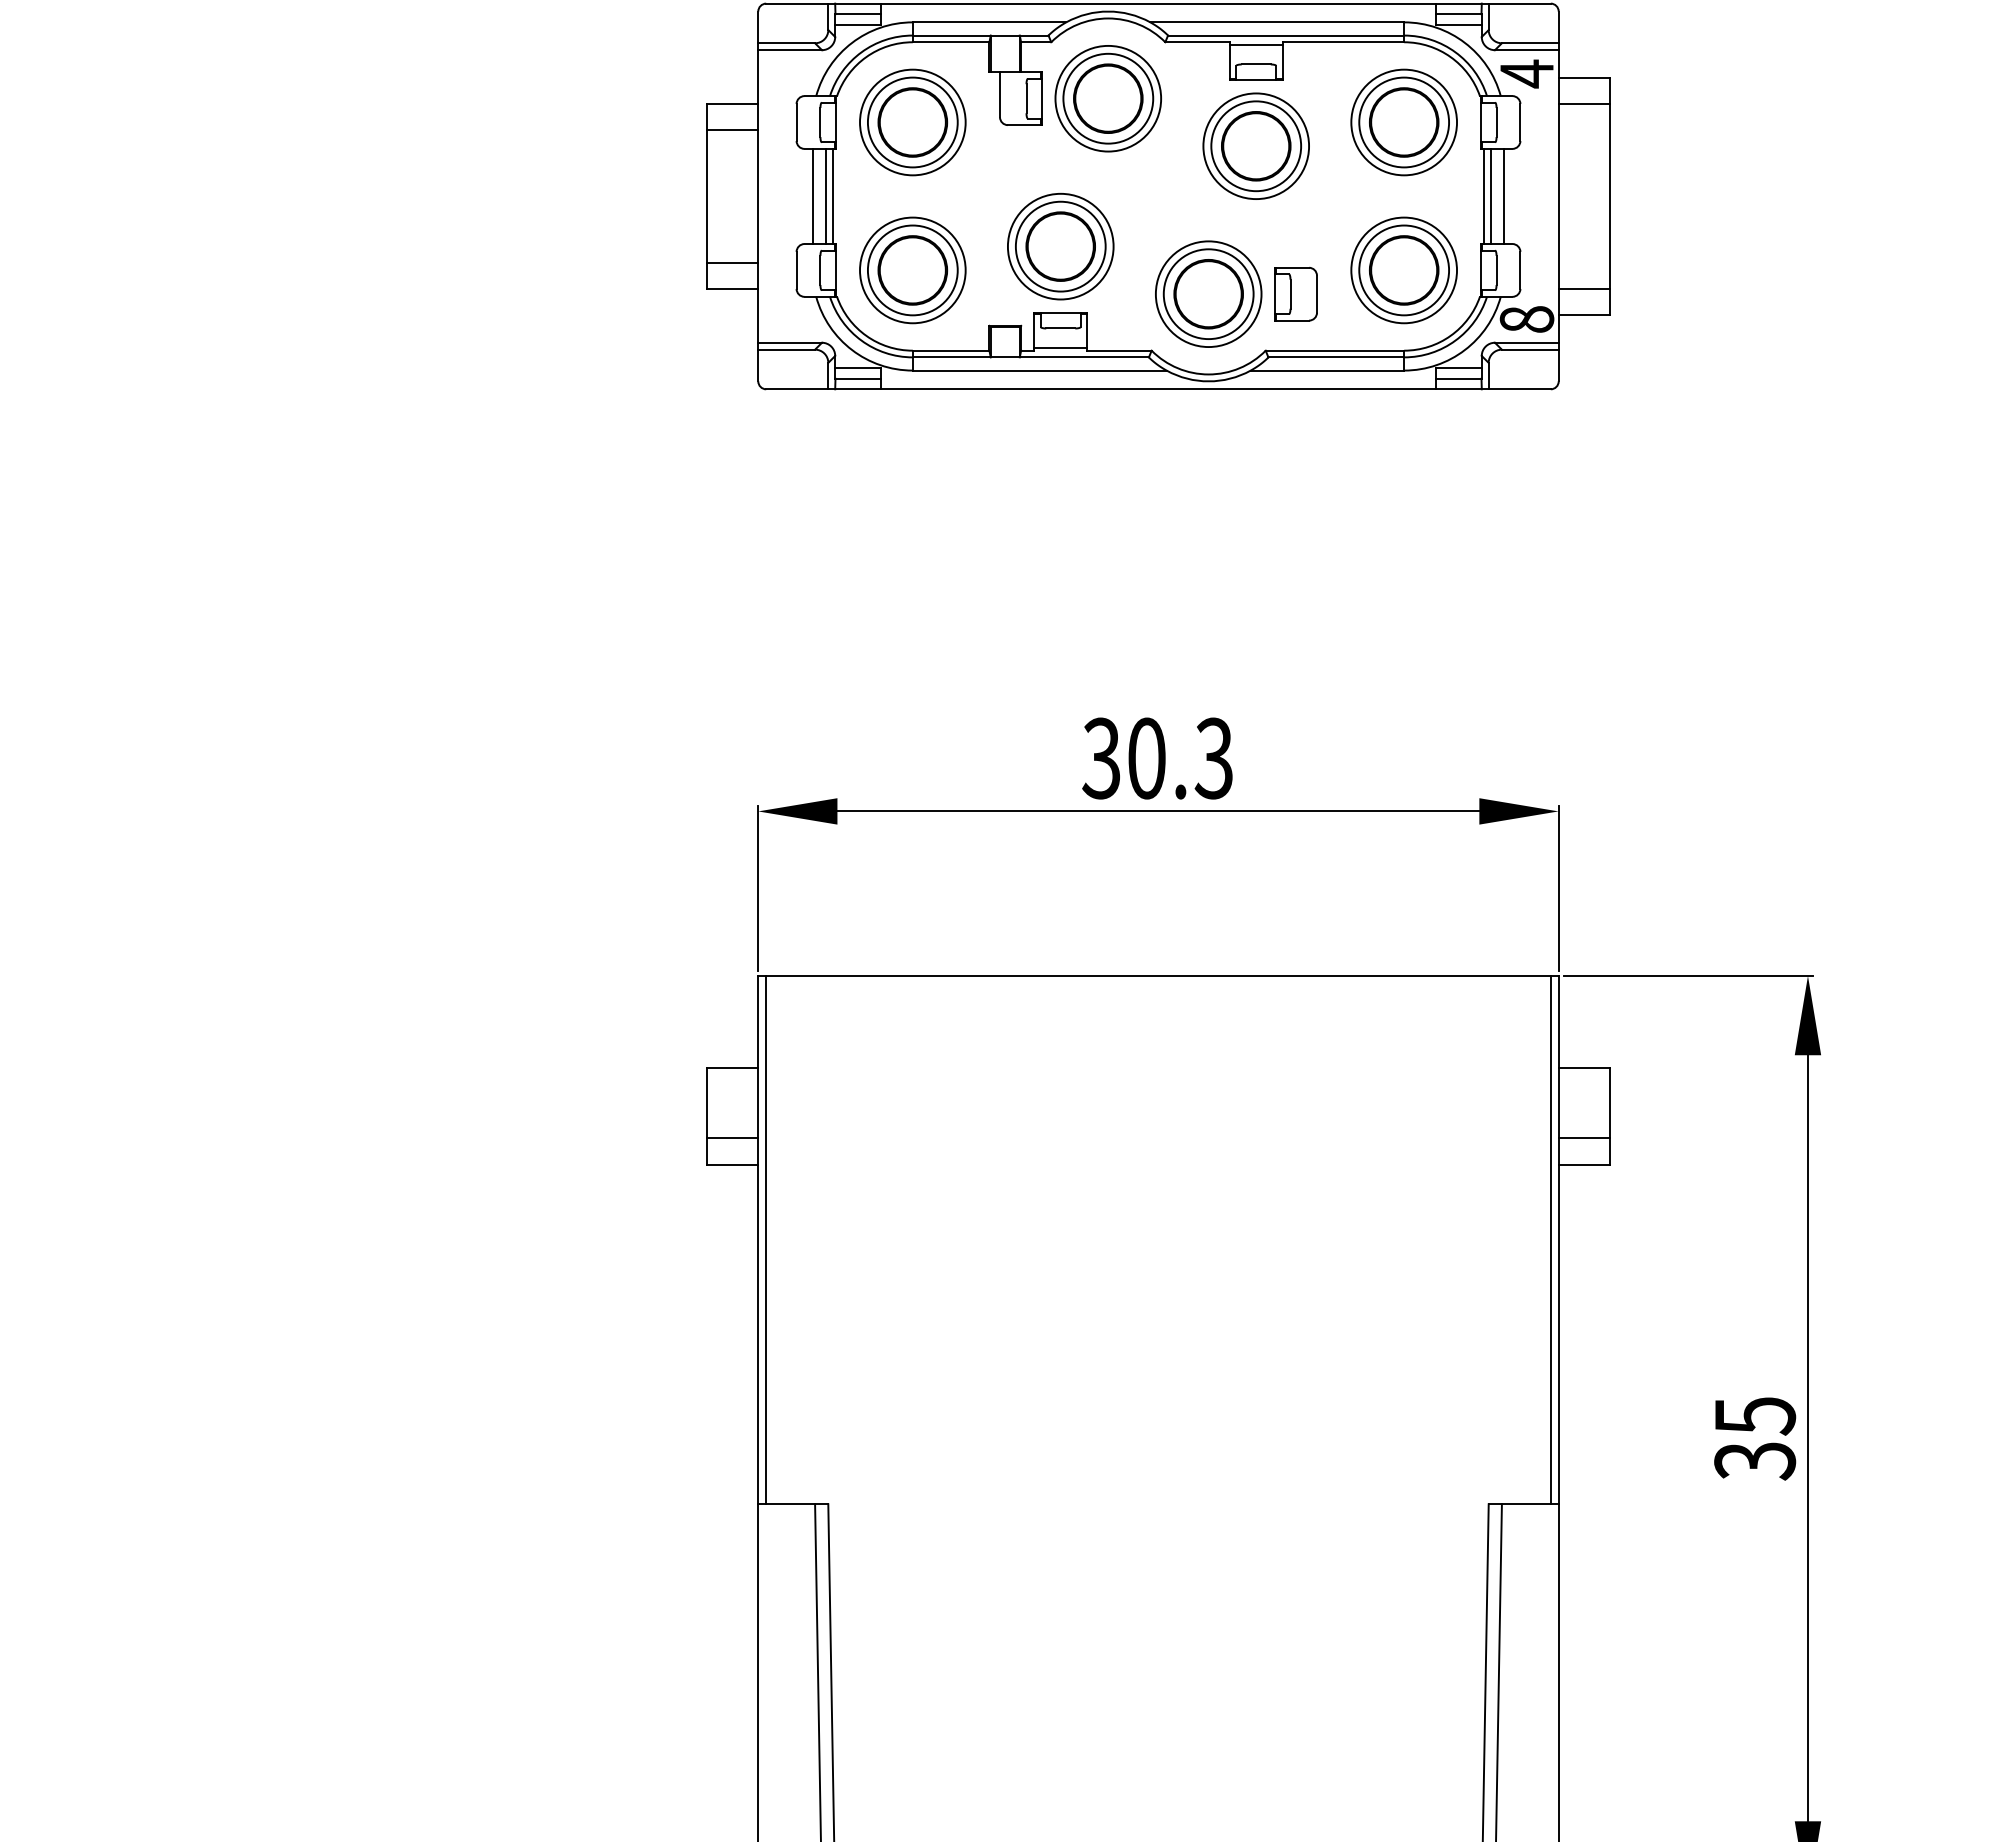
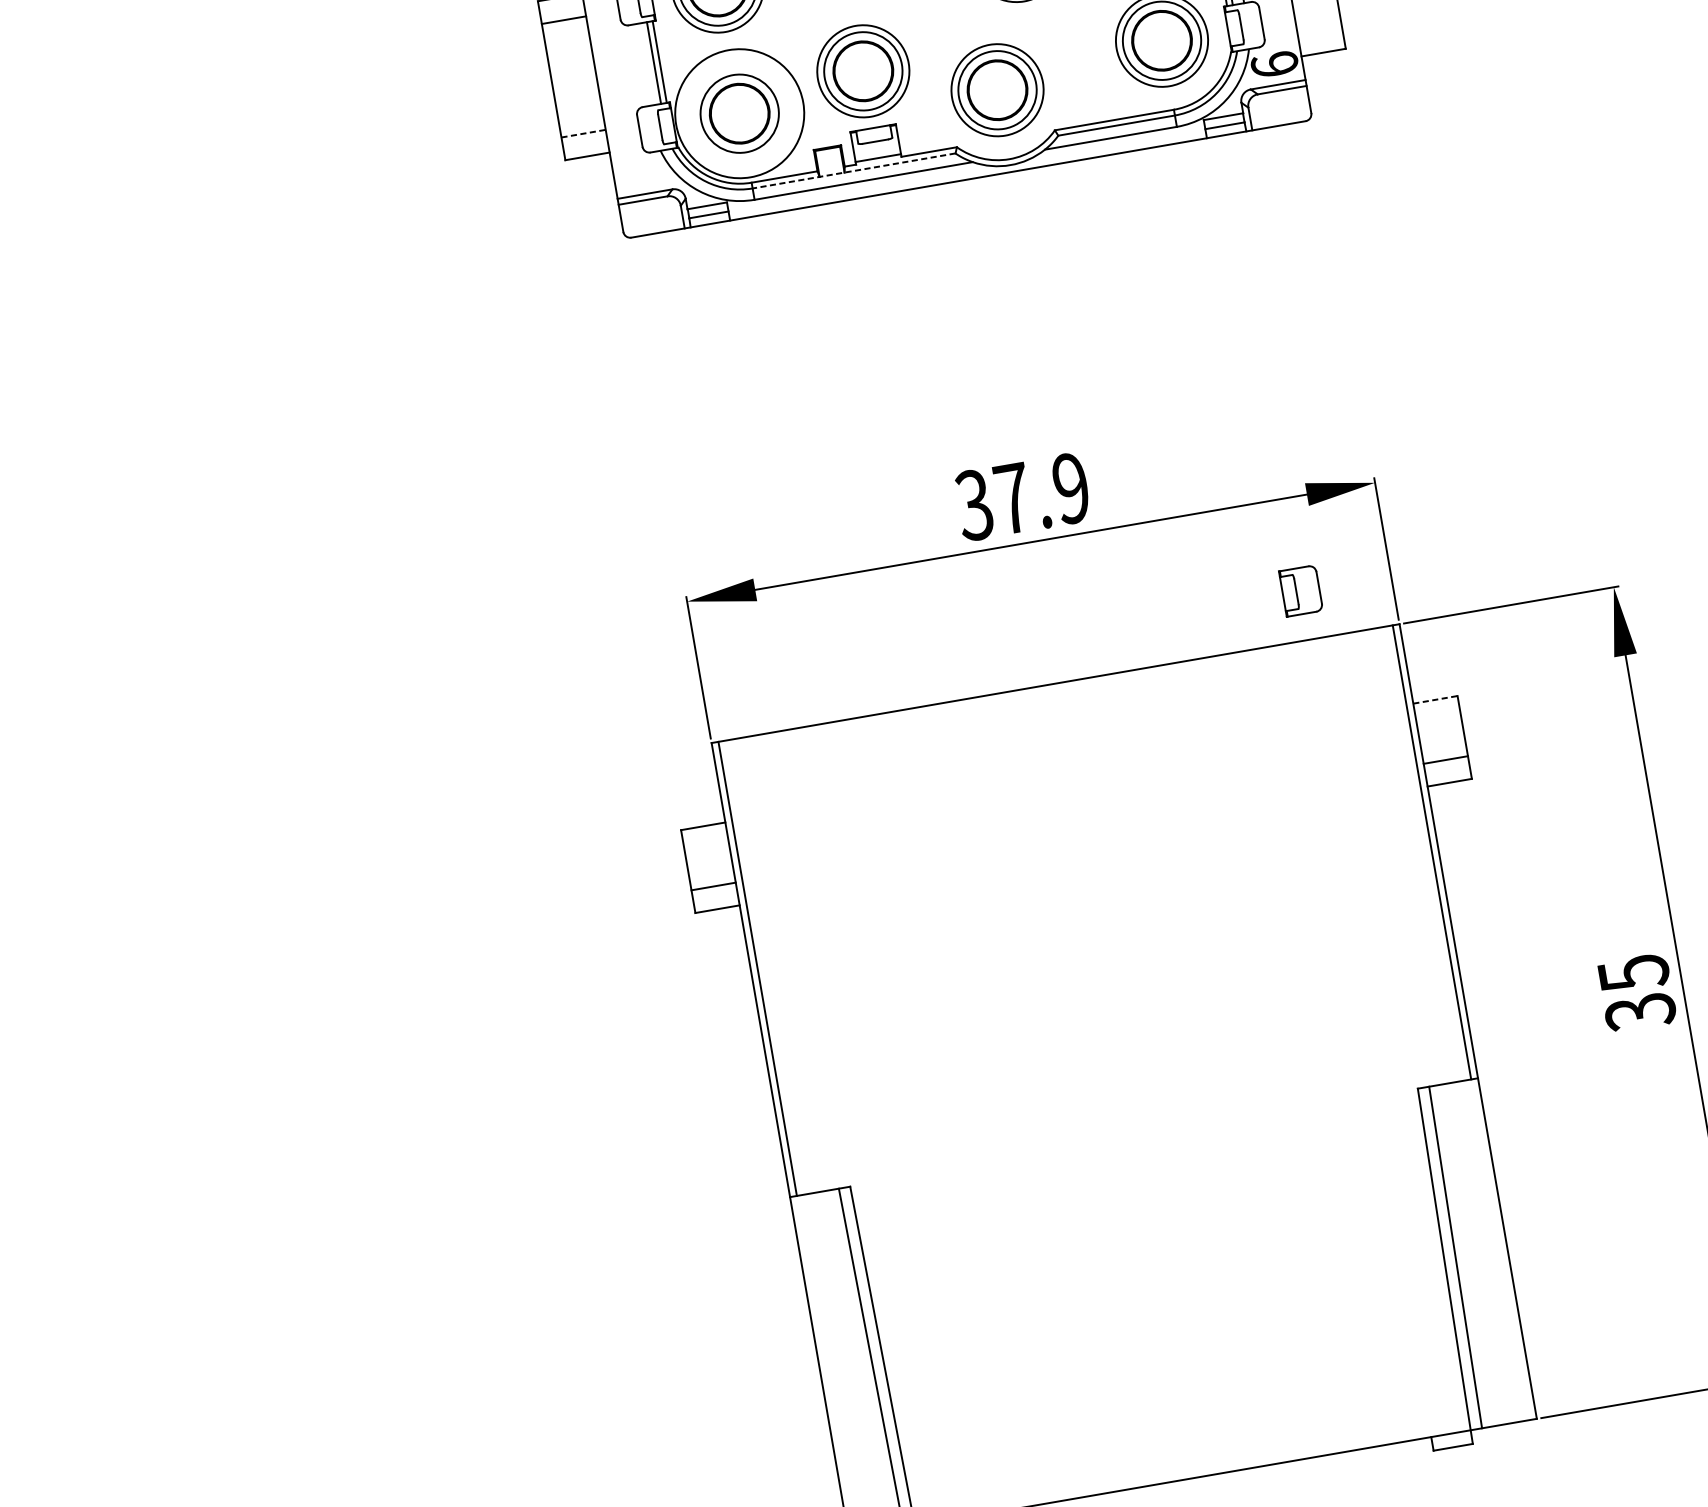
line: (812, 196) -> (642, 65), removed
line: (732, 262) -> (583, 133), solid -> dashed
circle: (912, 270) -> (739, 113), size x1.4
line: (1584, 288) -> (1319, 29), removed
part: (1295, 294) -> (1300, 591), moved
text: (1526, 319) -> (1274, 64), 8 -> 6
line: (1030, 357) -> (853, 171), solid -> dashed
text: (1180, 758) -> (1042, 493), 30.3 -> 37.9
line: (1584, 1068) -> (1435, 699), solid -> dashed

